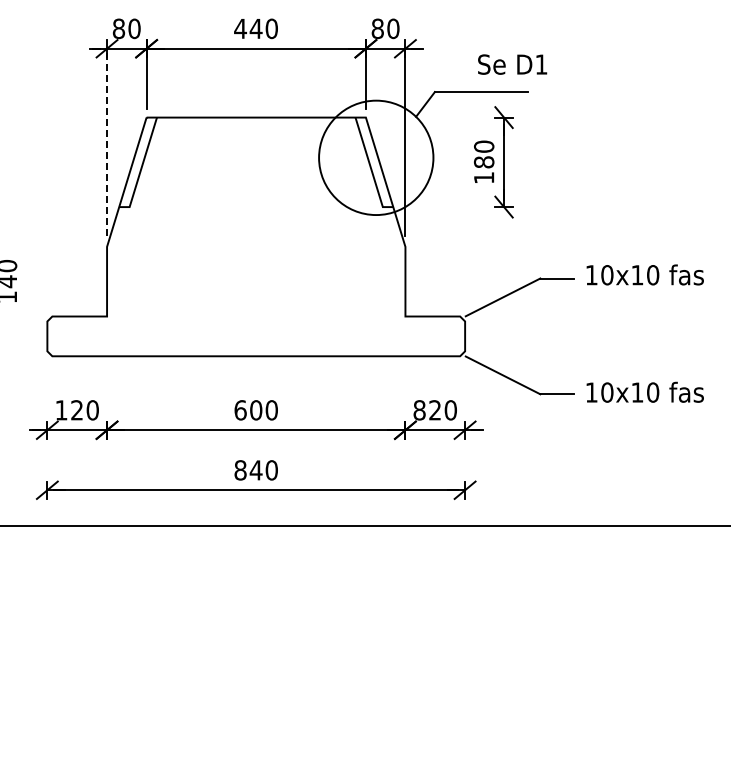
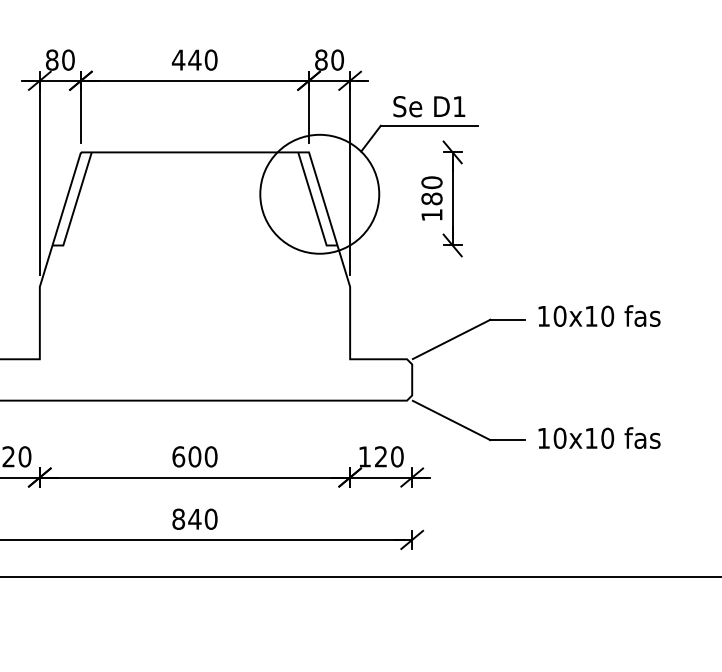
text: (512, 64) -> (429, 106), moved
line: (107, 141) -> (40, 177), dashed -> solid
text: (419, 410) -> (364, 457), 820 -> 120

